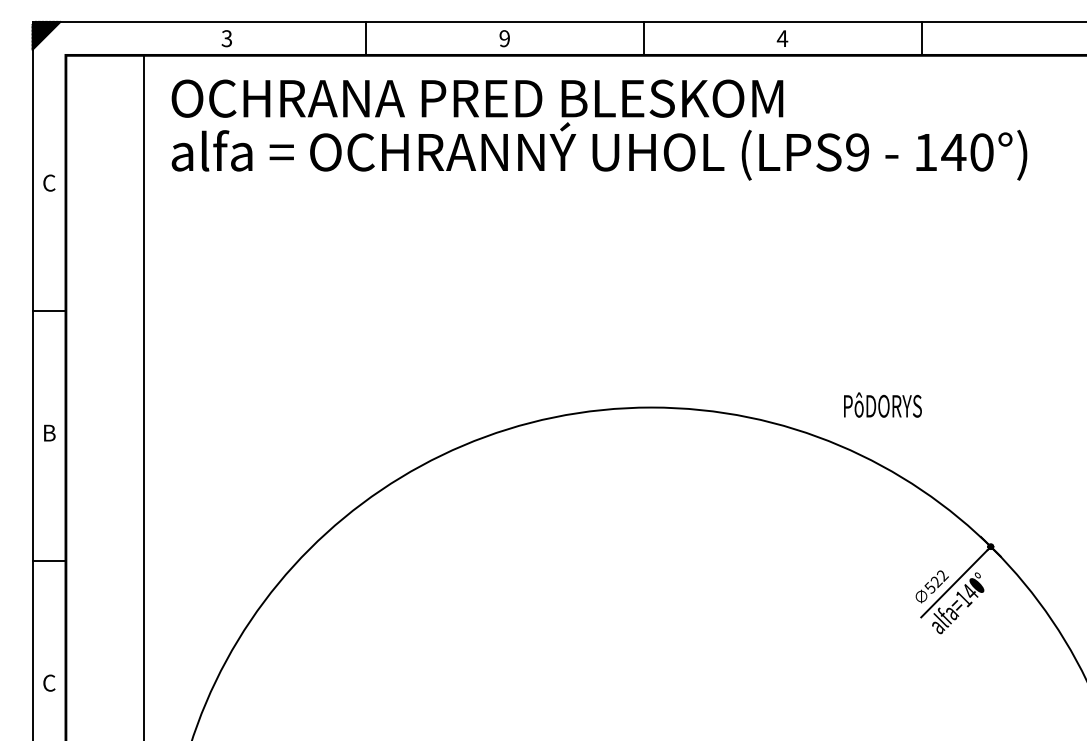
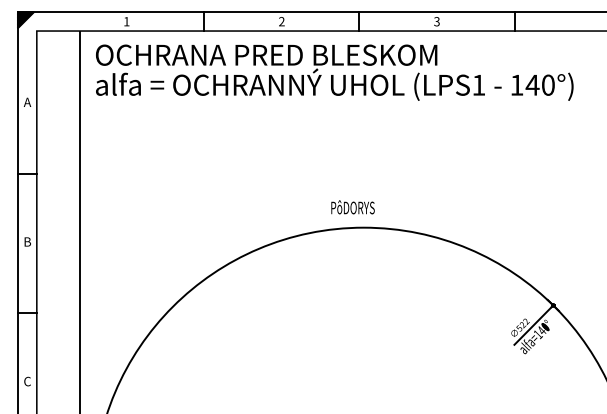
text: (226, 38) -> (126, 21), 3 -> 1
text: (504, 38) -> (281, 21), 9 -> 2
text: (781, 38) -> (436, 21), 4 -> 3
text: (856, 151) -> (478, 84), (LPS9 -> (LPS1
text: (49, 183) -> (27, 102), C -> A
text: (881, 405) -> (352, 207), moved

